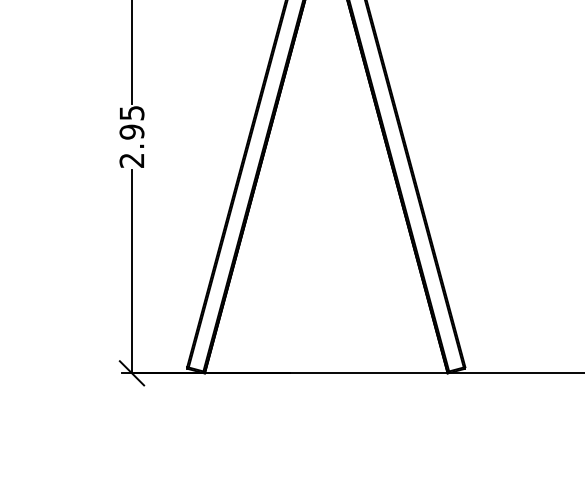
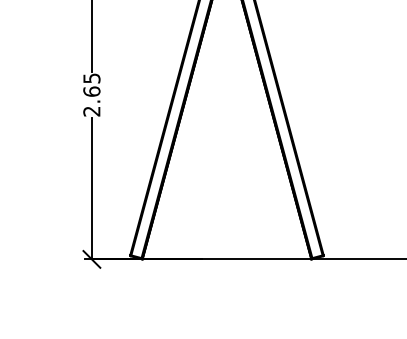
text: (131, 131) -> (91, 91), 2.95 -> 2.65

